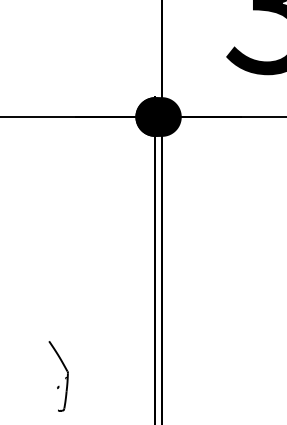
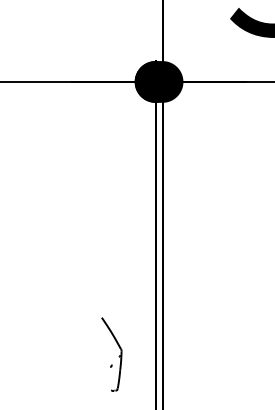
part: (65, 377) -> (119, 355), moved

